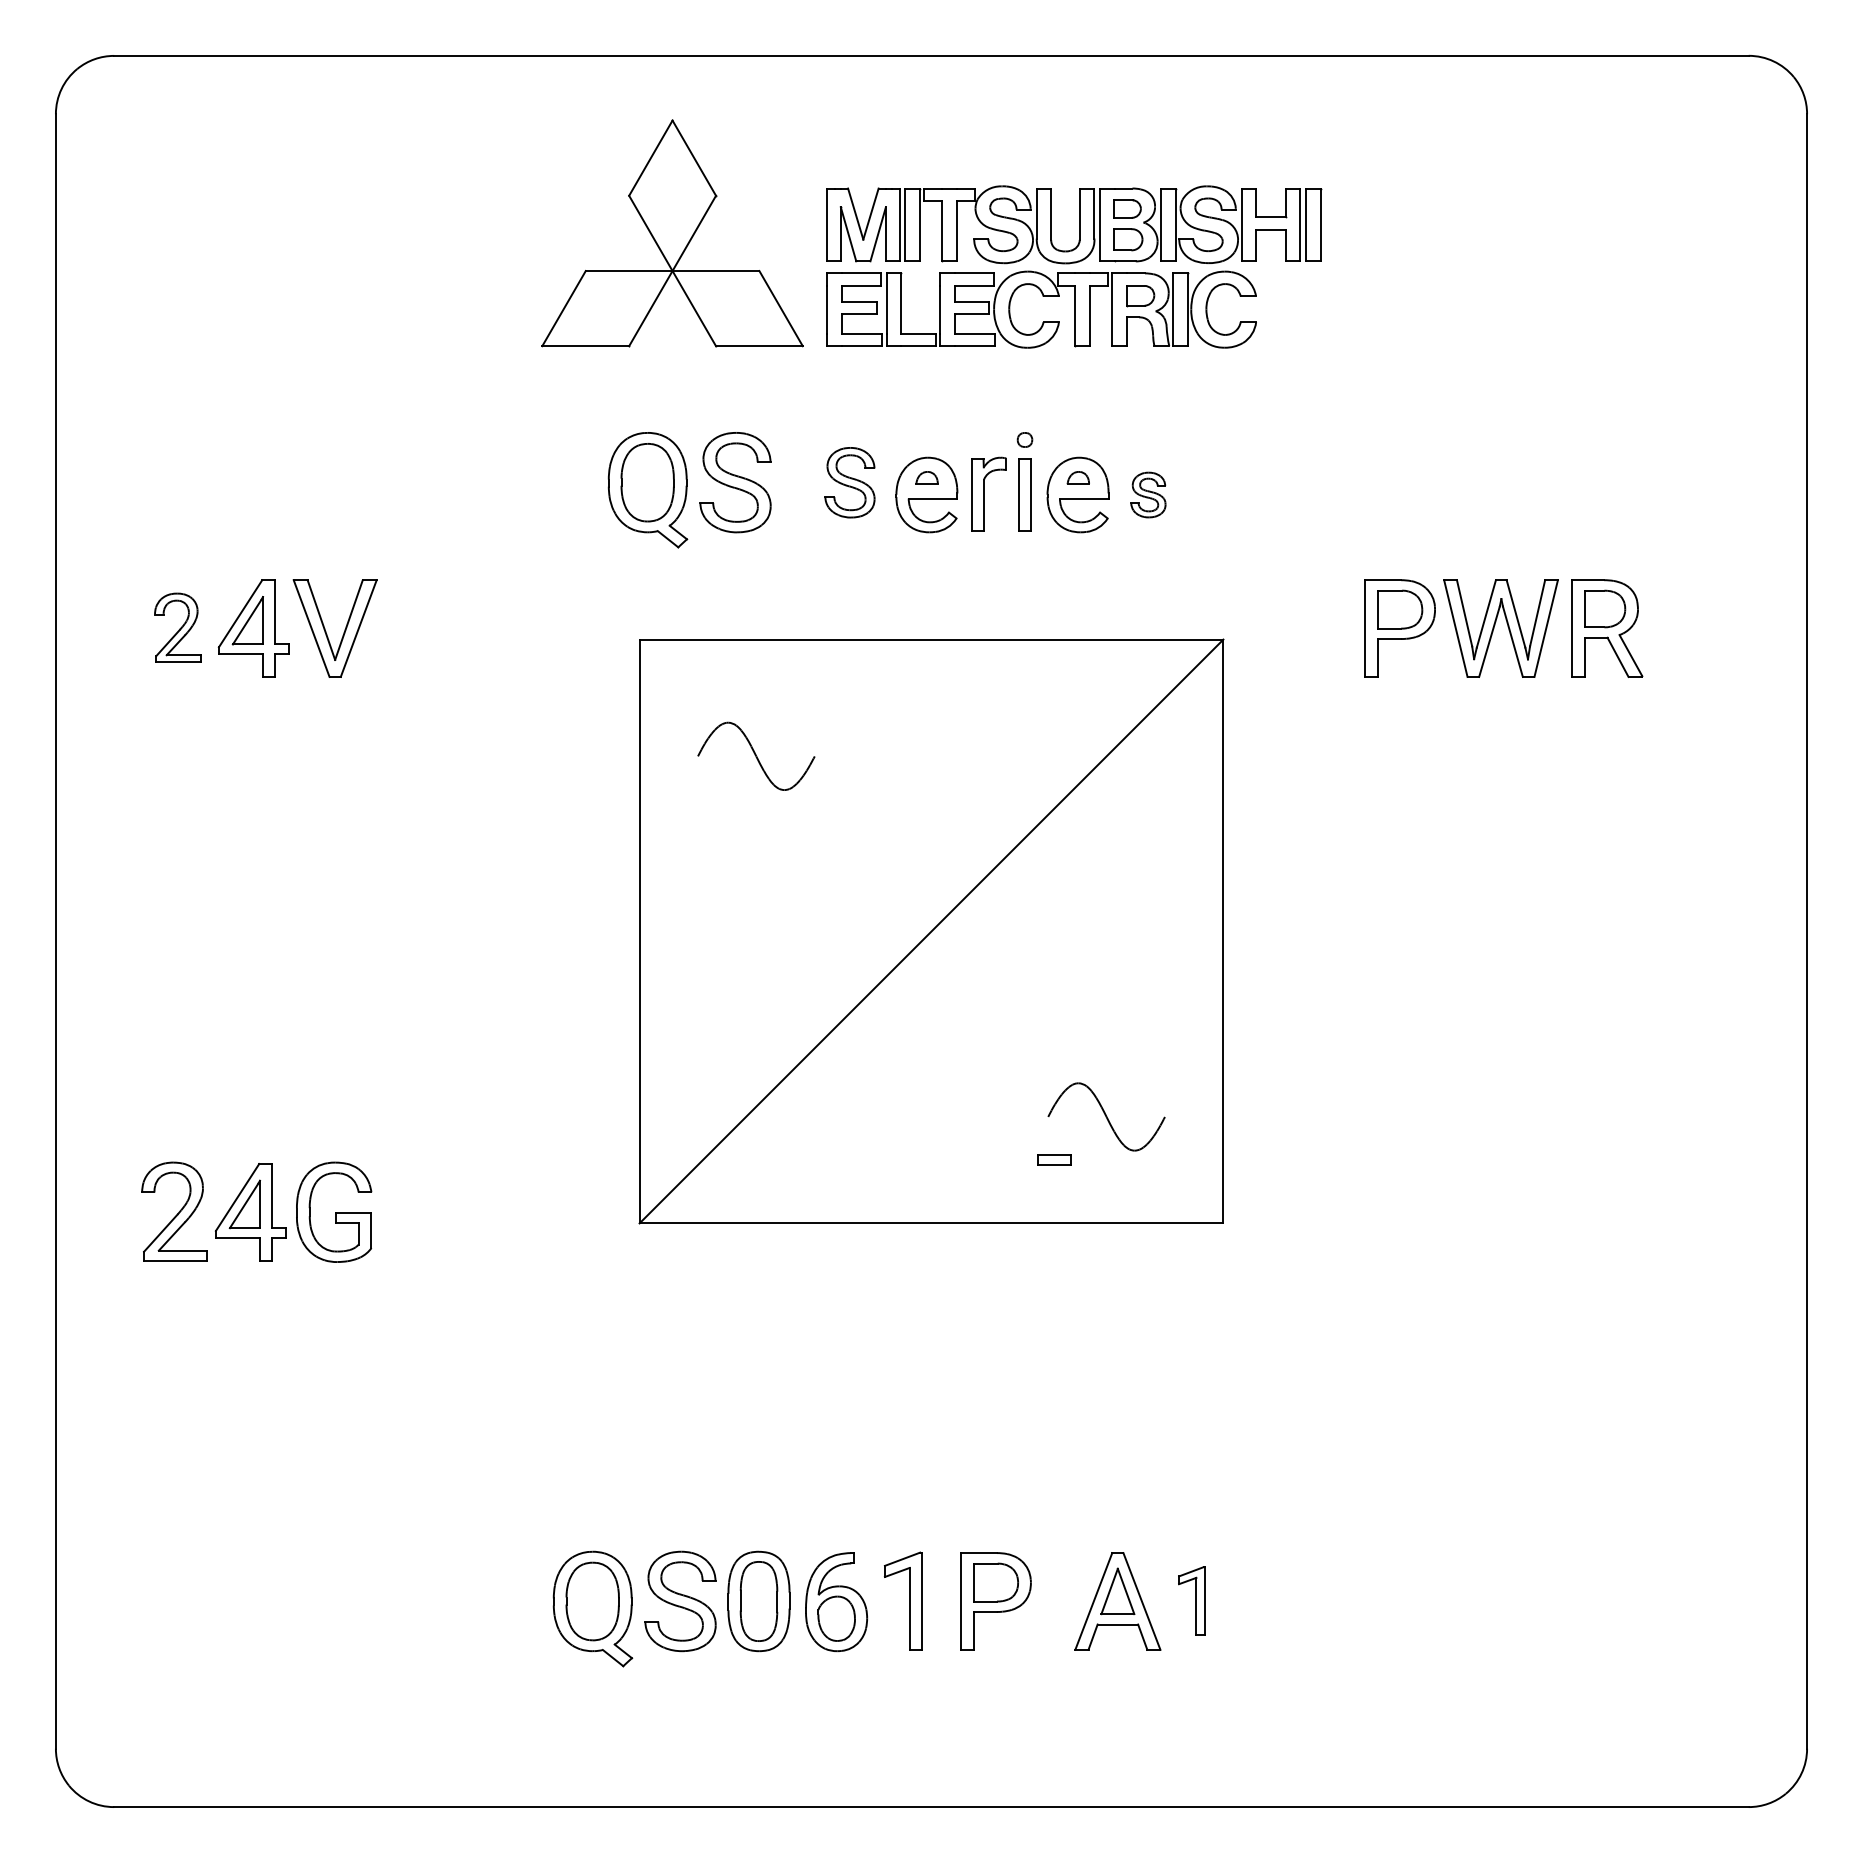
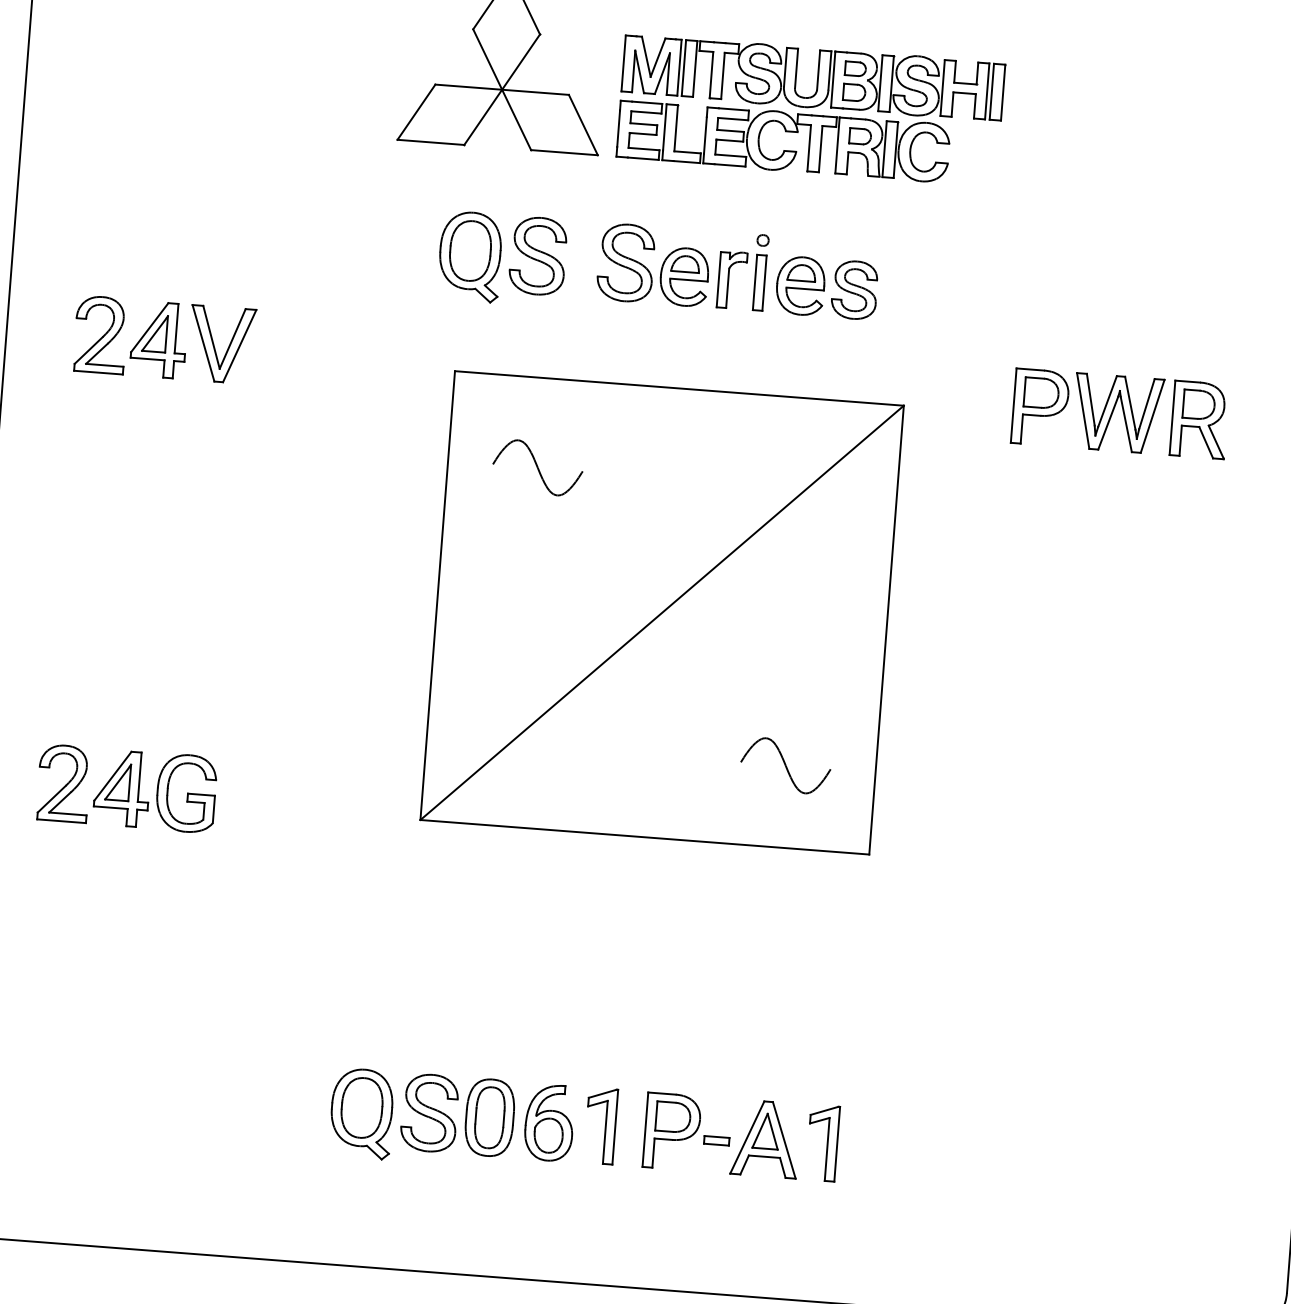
part: (926, 477) -> (685, 263), size x1.67
part: (1078, 477) -> (802, 272), size x1.67
part: (849, 482) -> (625, 262), size x1.43
part: (1148, 494) -> (854, 289), size x1.67
part: (177, 627) -> (100, 334), size x1.43
part: (1054, 1159) -> (716, 1140), moved
part: (1191, 1600) -> (822, 1142), size x1.43

